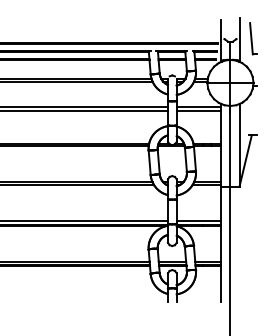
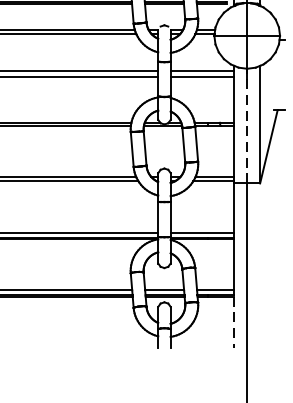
line: (230, 145) -> (247, 124), solid -> dashed
line: (221, 284) -> (234, 322), solid -> dashed

